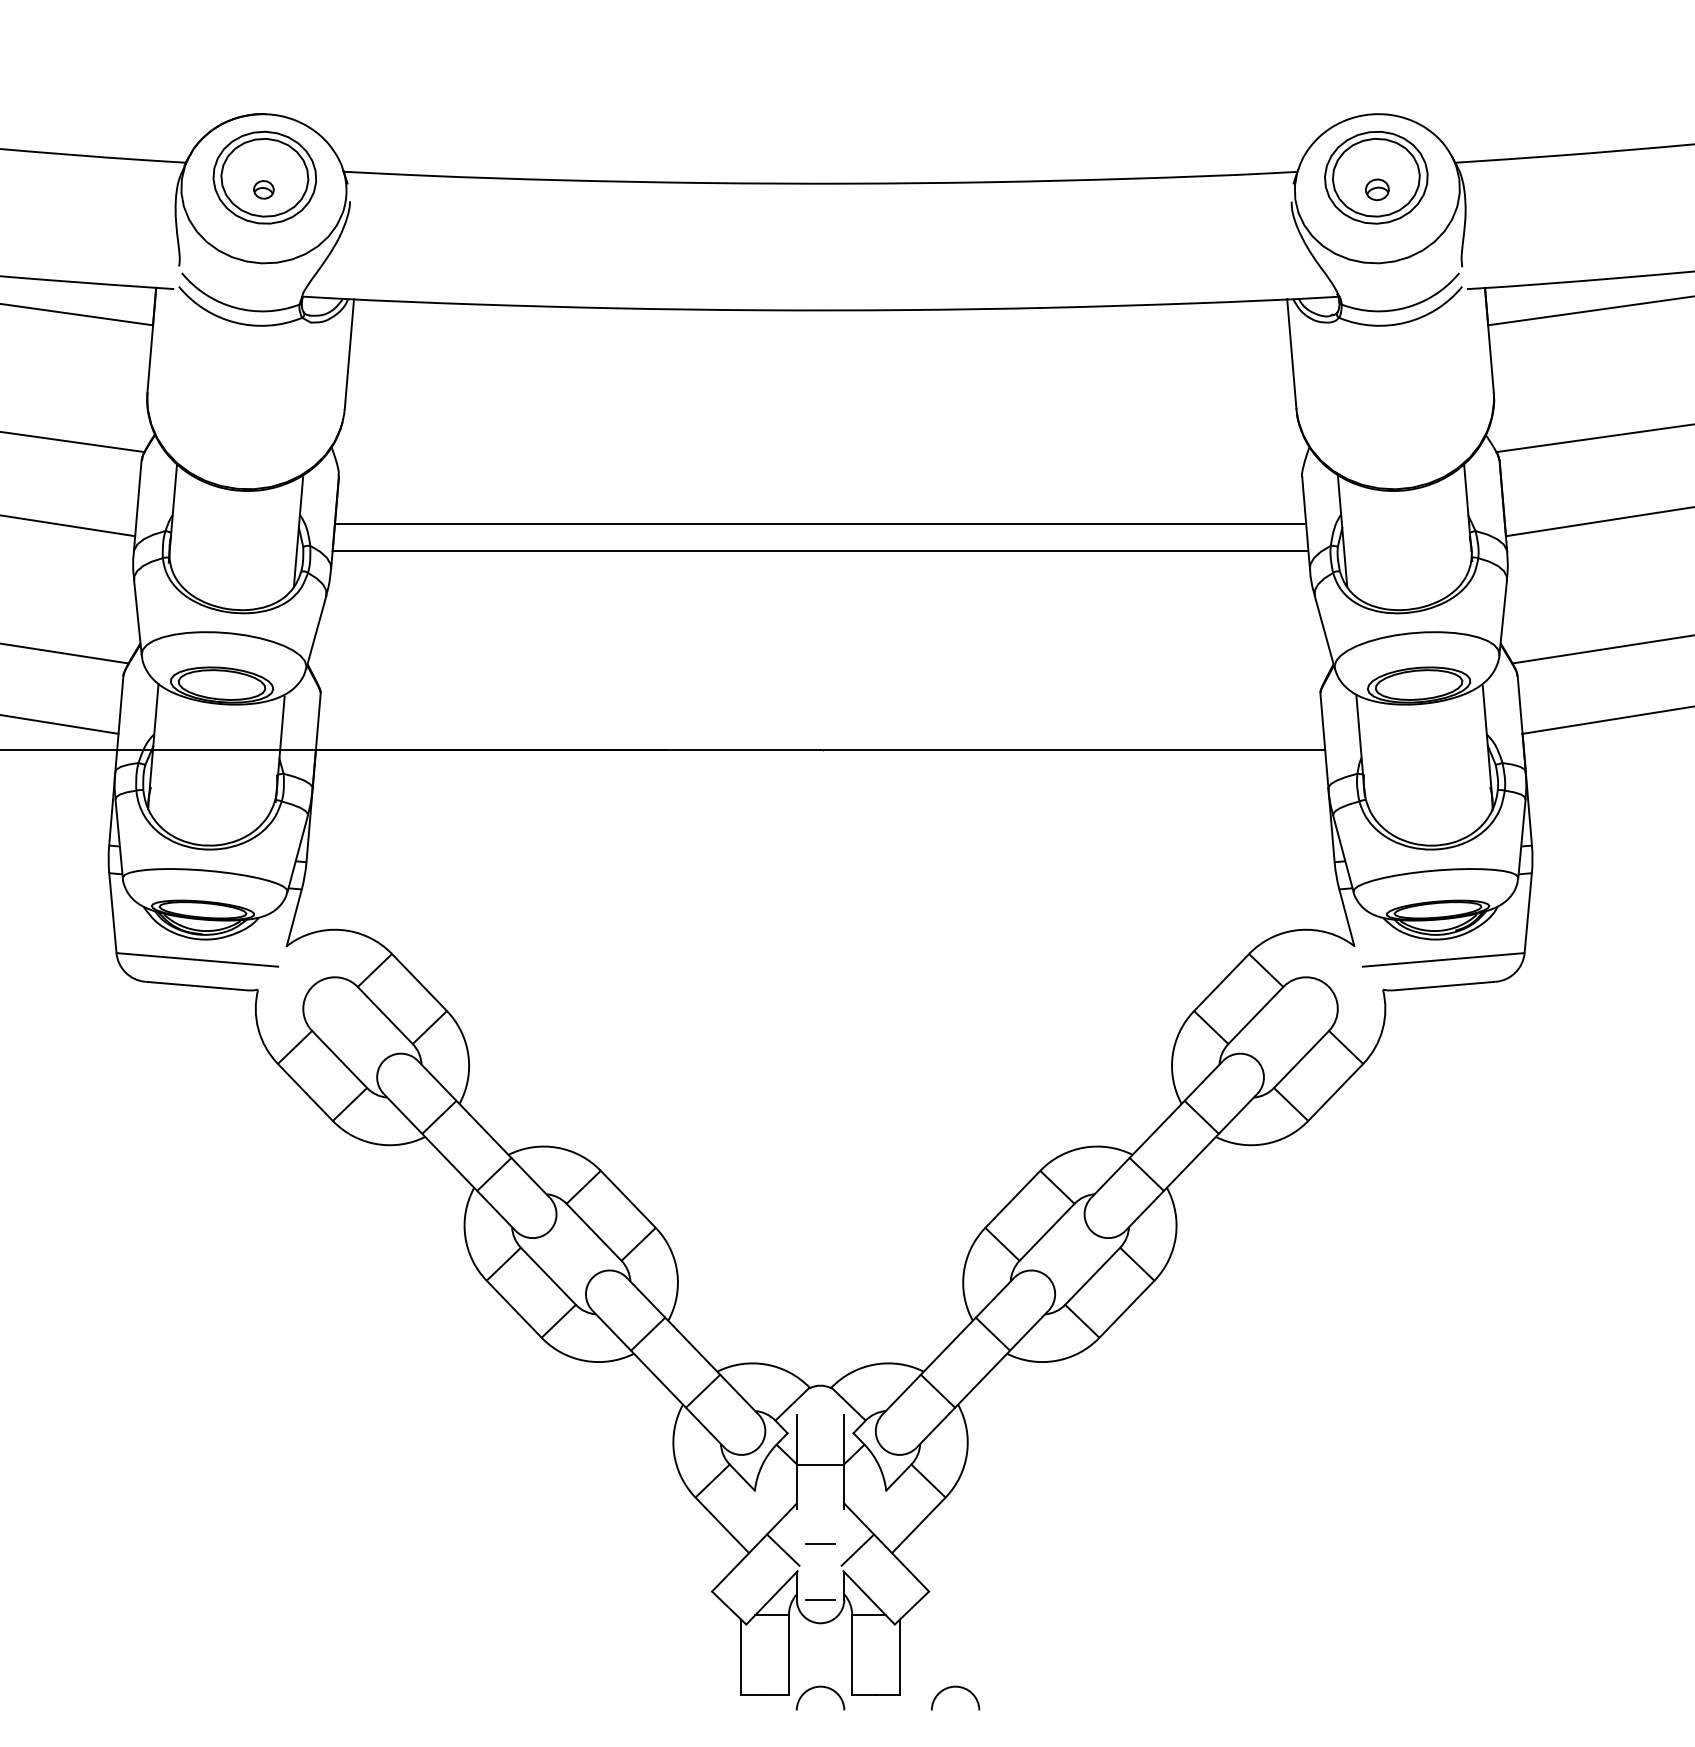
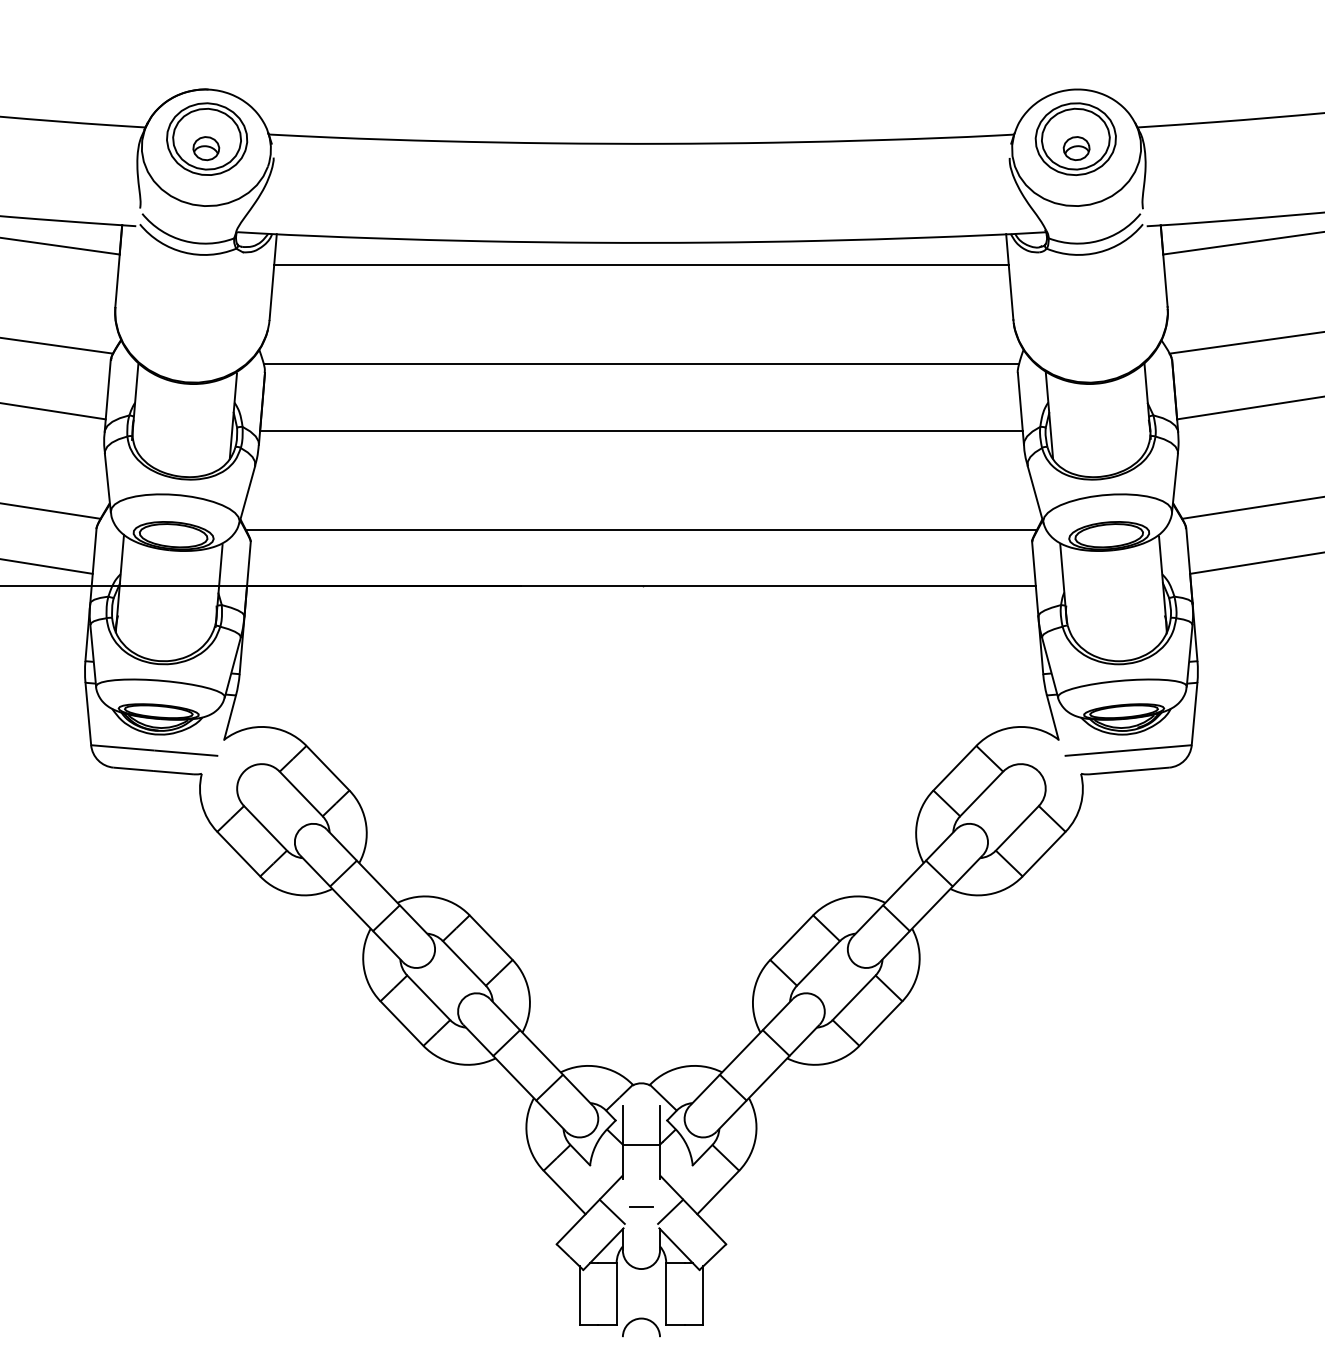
part: (263, 189) -> (206, 148), size x1.67
part: (1377, 189) -> (1076, 148), size x1.43
line: (820, 338) -> (641, 264), added
line: (820, 523) -> (641, 364), moved
line: (820, 678) -> (641, 530), added
line: (820, 1599) -> (641, 1250), removed
arc: (955, 1687) -> (746, 1319), removed

